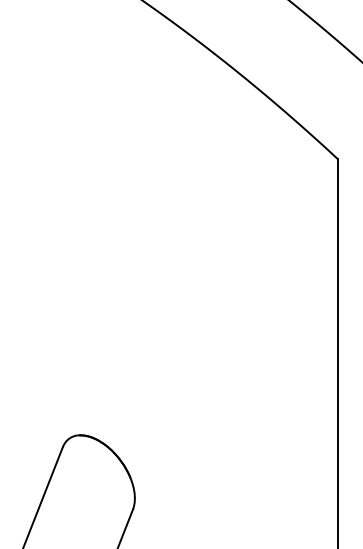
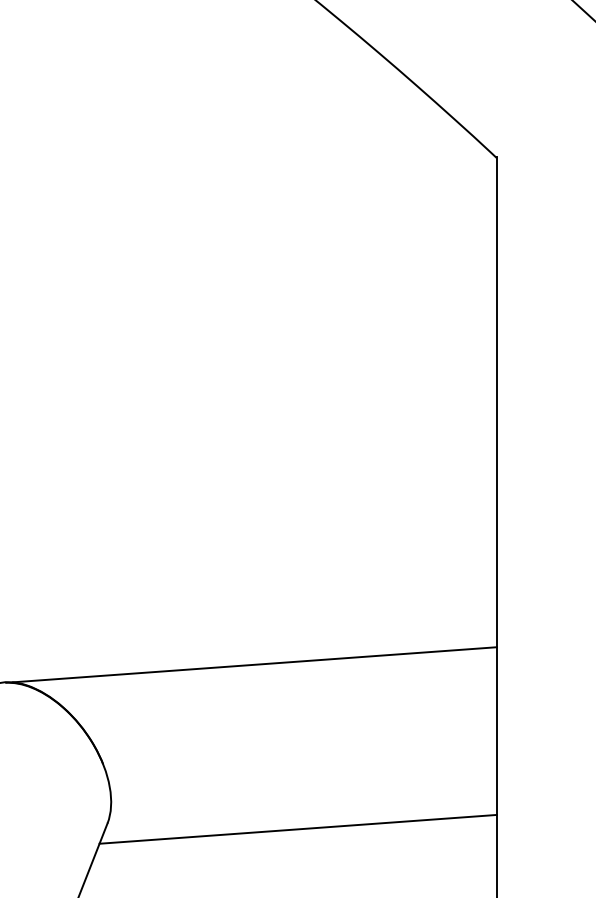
line: (210, 425) -> (254, 663), added
line: (232, 512) -> (296, 828), added

